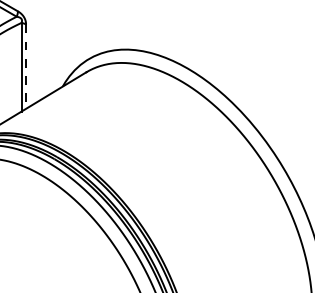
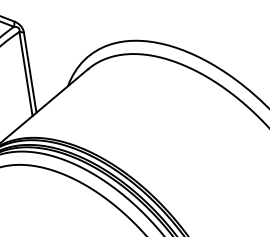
line: (26, 67) -> (30, 73), dashed -> solid

